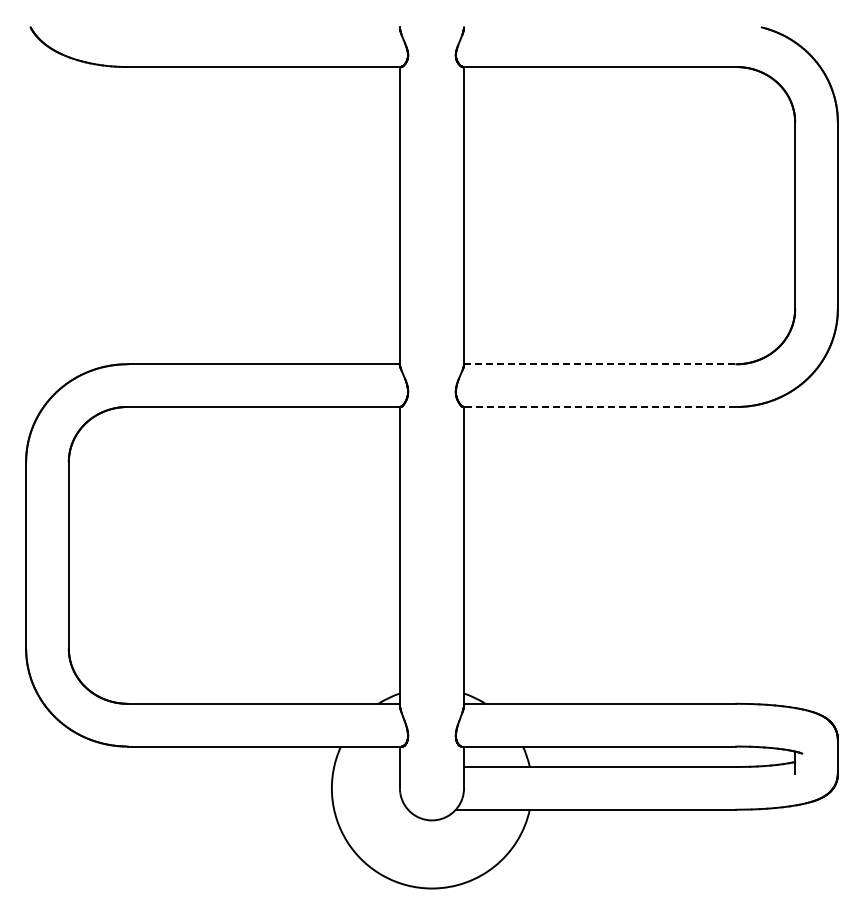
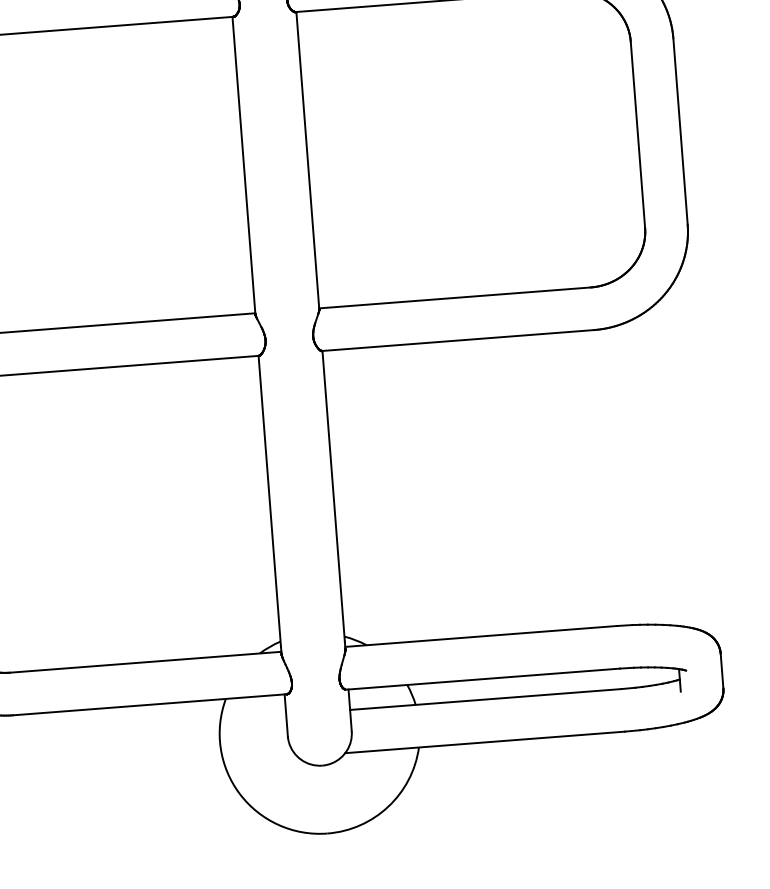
line: (600, 364) -> (455, 298), dashed -> solid
line: (599, 406) -> (457, 340), dashed -> solid

